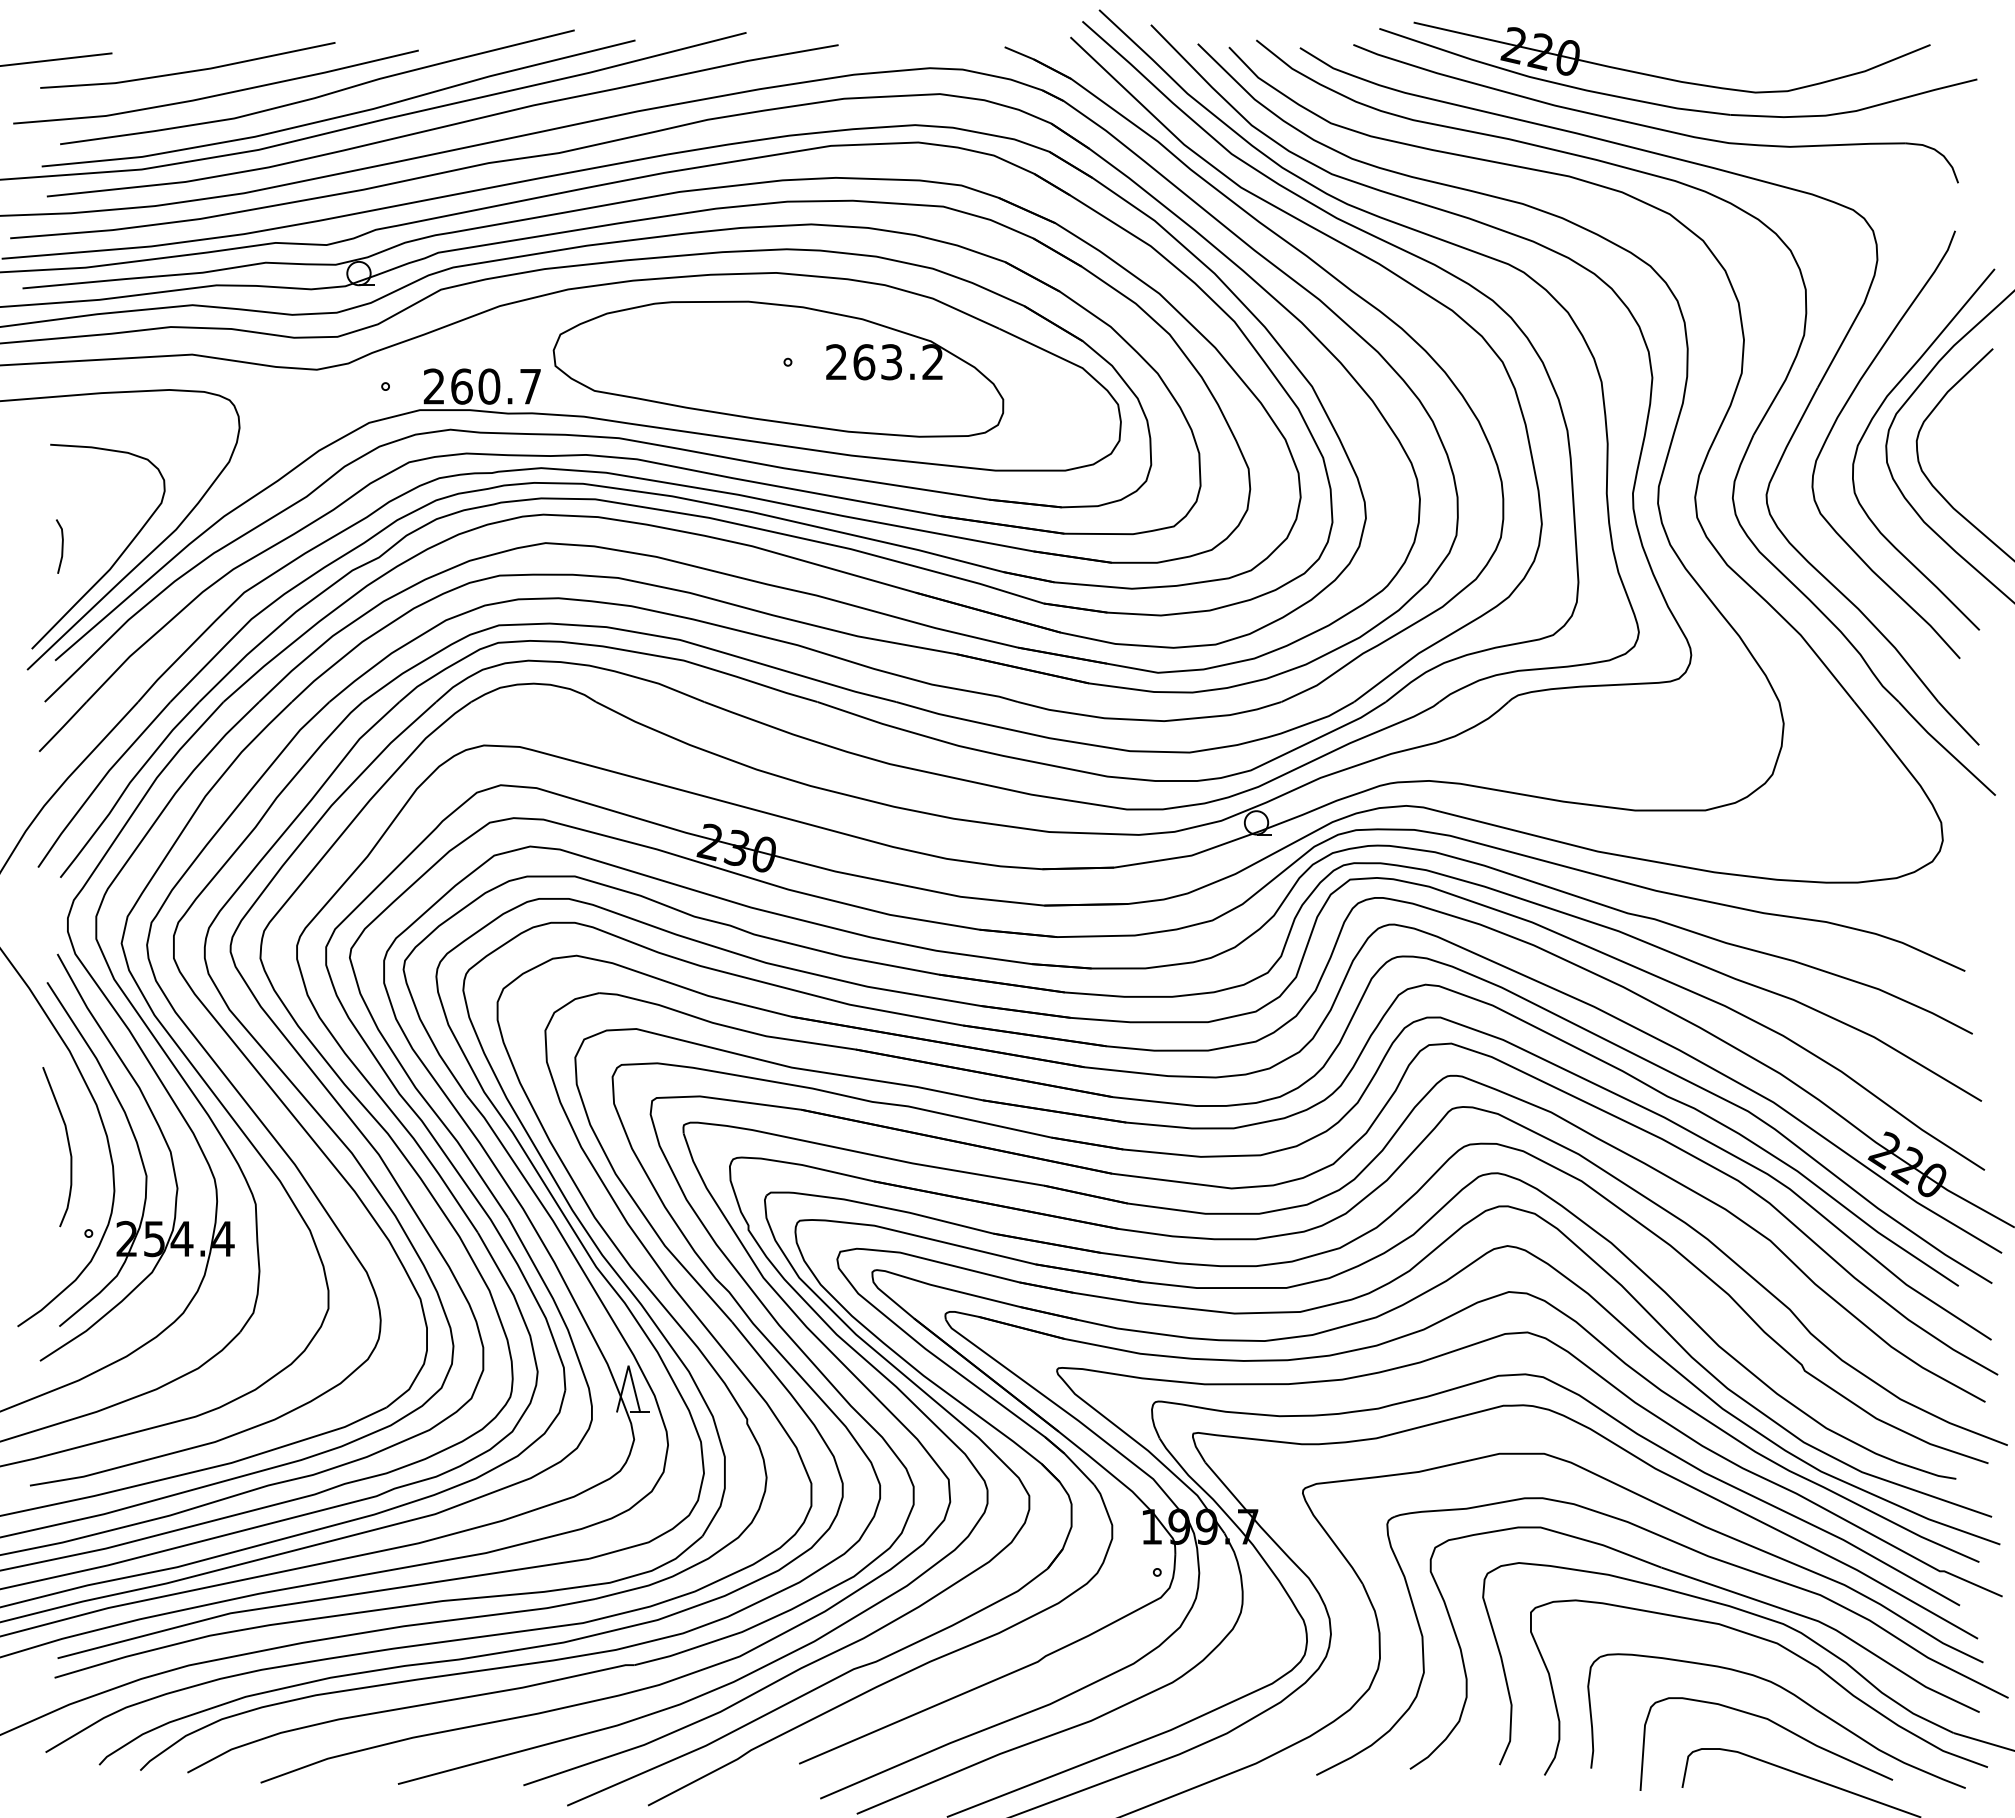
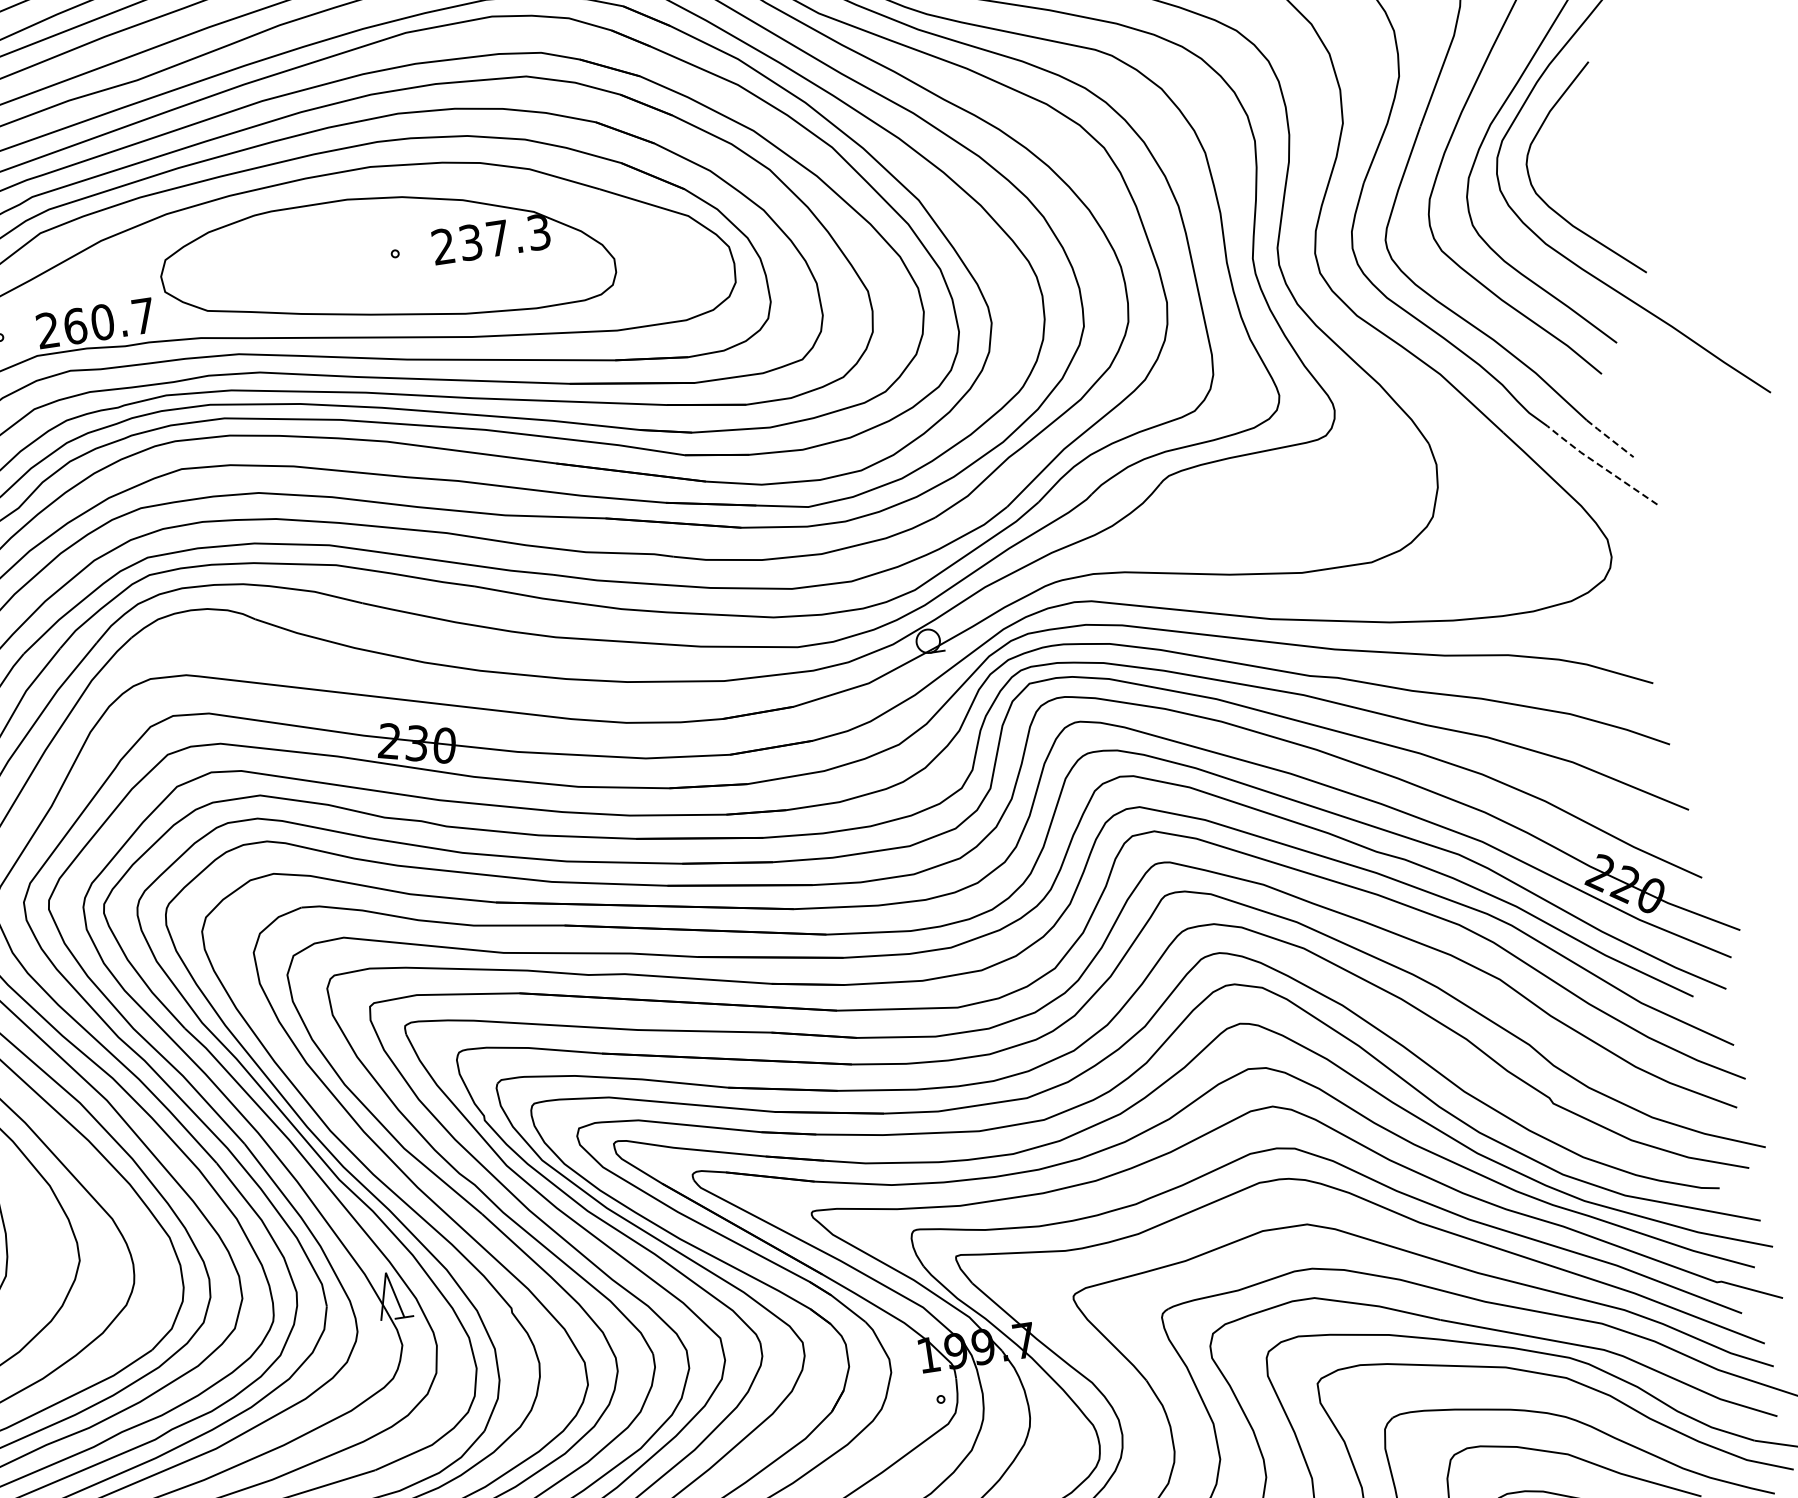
text: (898, 362) -> (504, 237), 263.2 -> 237.3
line: (1958, 723) -> (1609, 438), solid -> dashed
line: (1945, 749) -> (1600, 466), solid -> dashed

